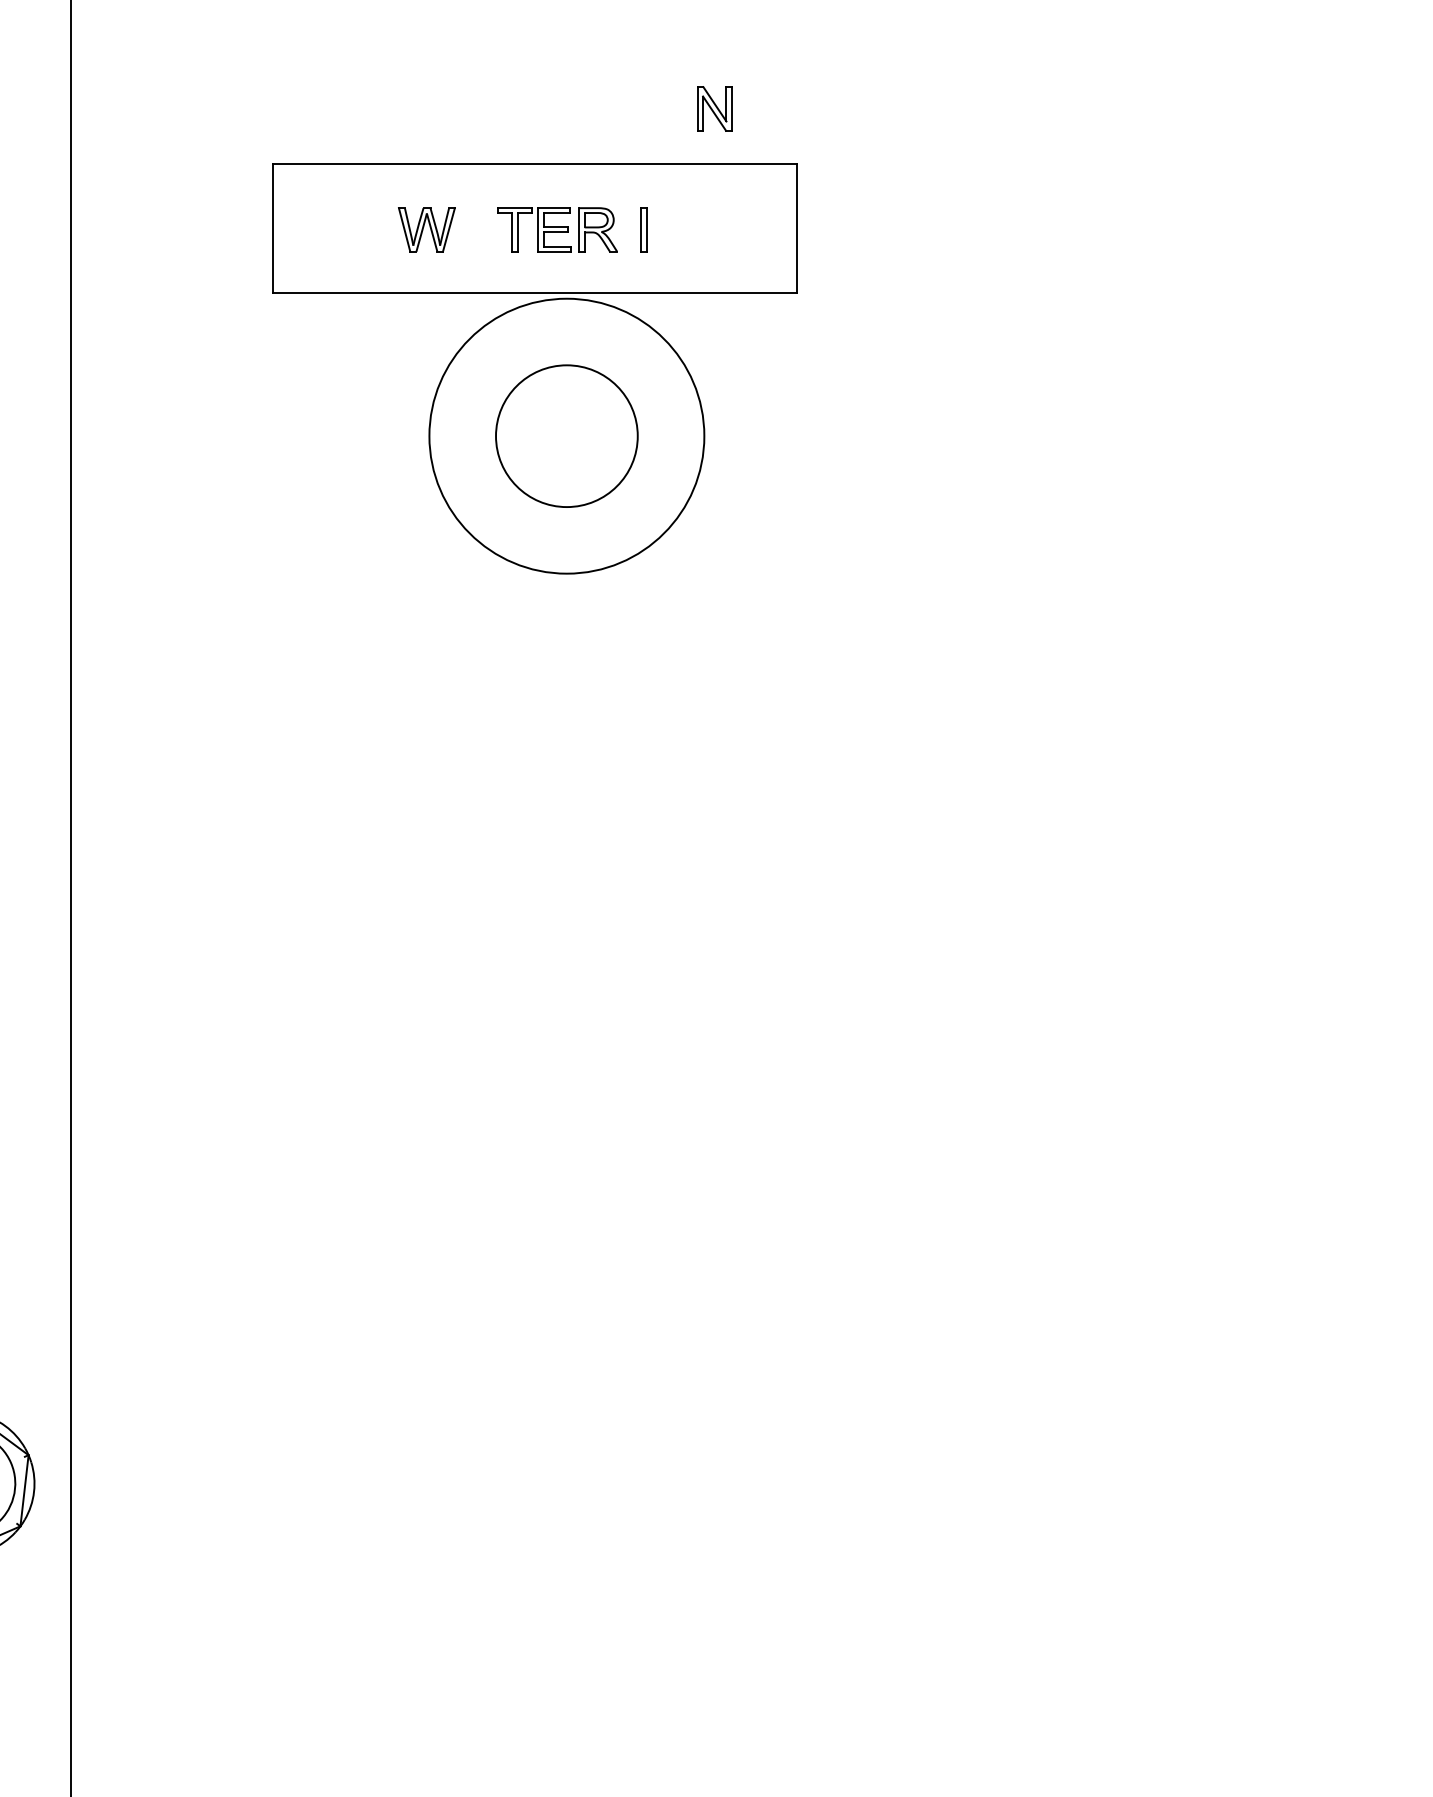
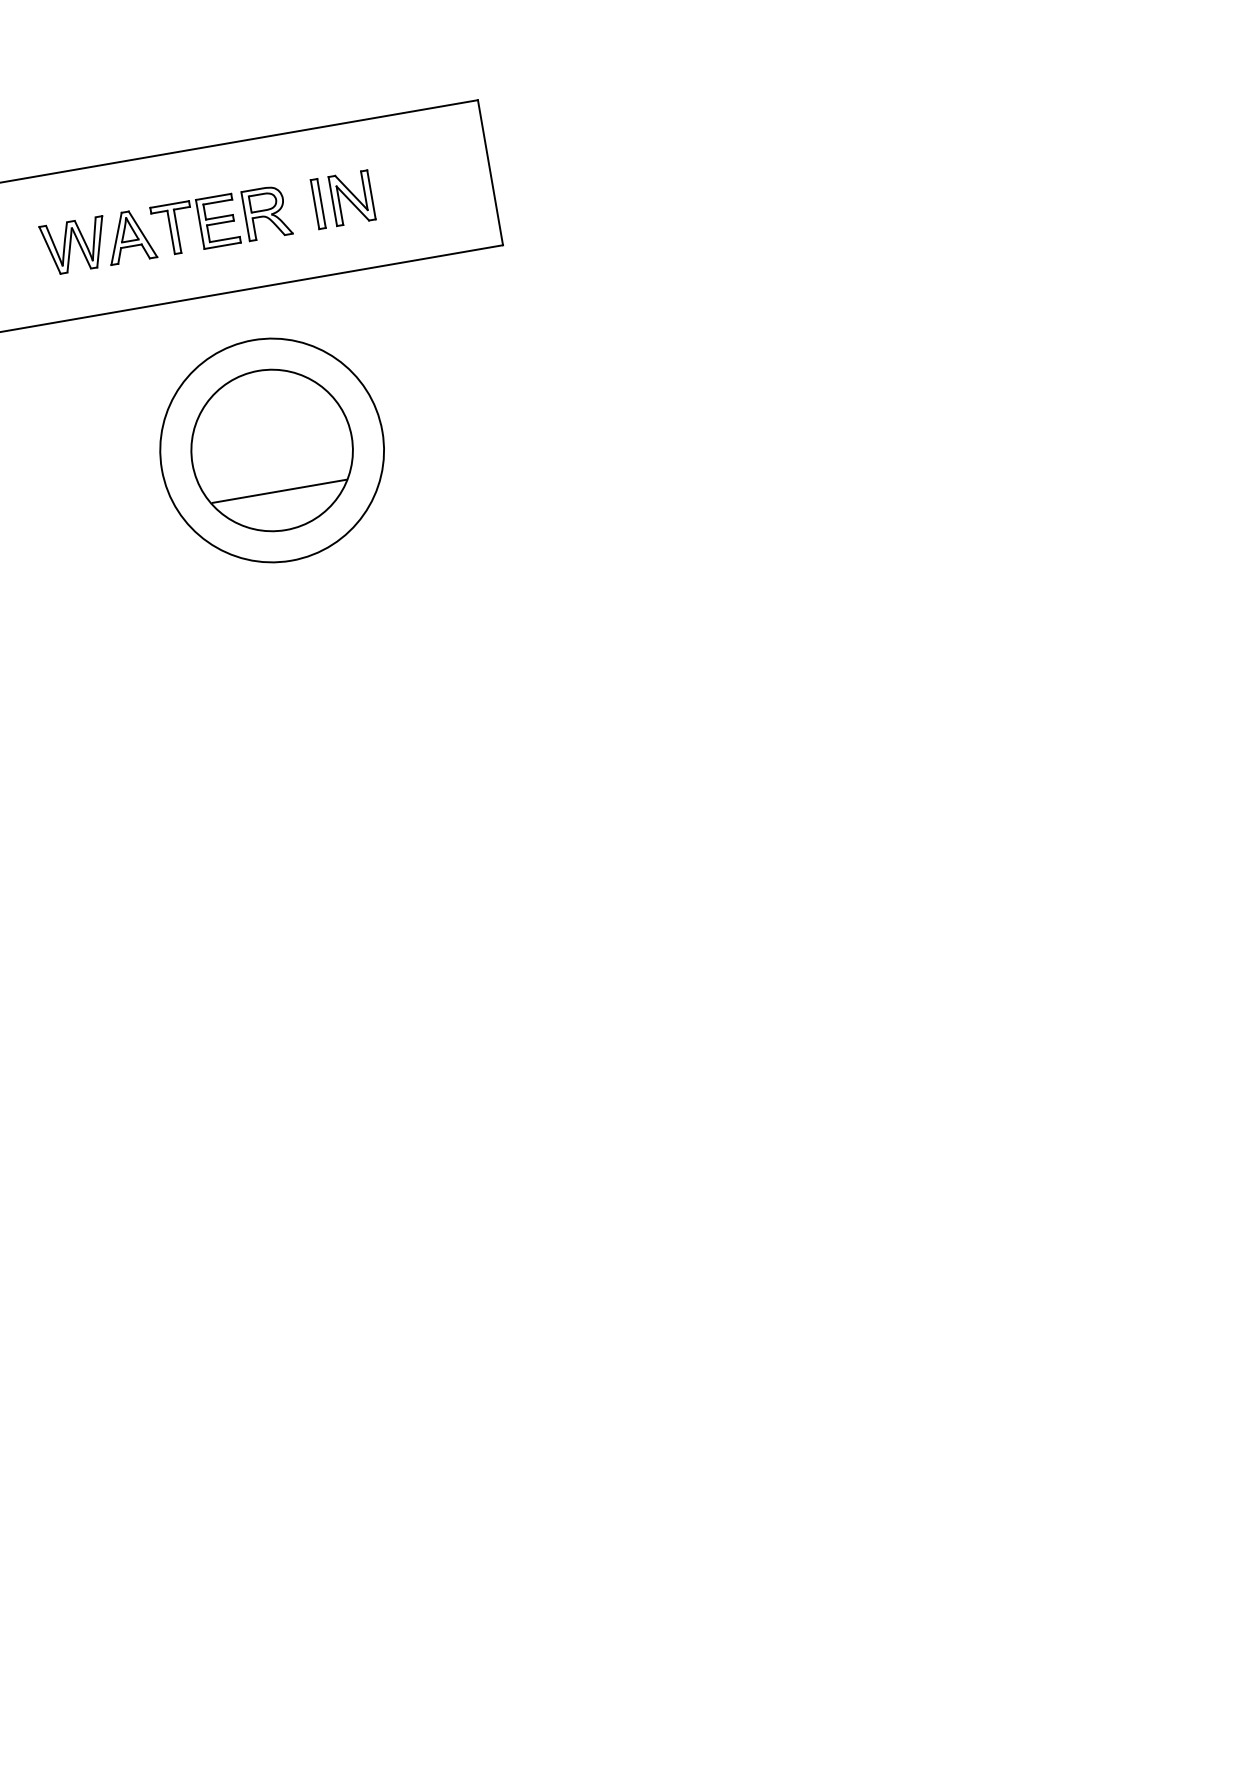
part: (714, 108) -> (351, 197), moved
part: (475, 229) -> (129, 236), added
circle: (566, 436) -> (271, 450), size x0.71
line: (566, 472) -> (278, 491), added

